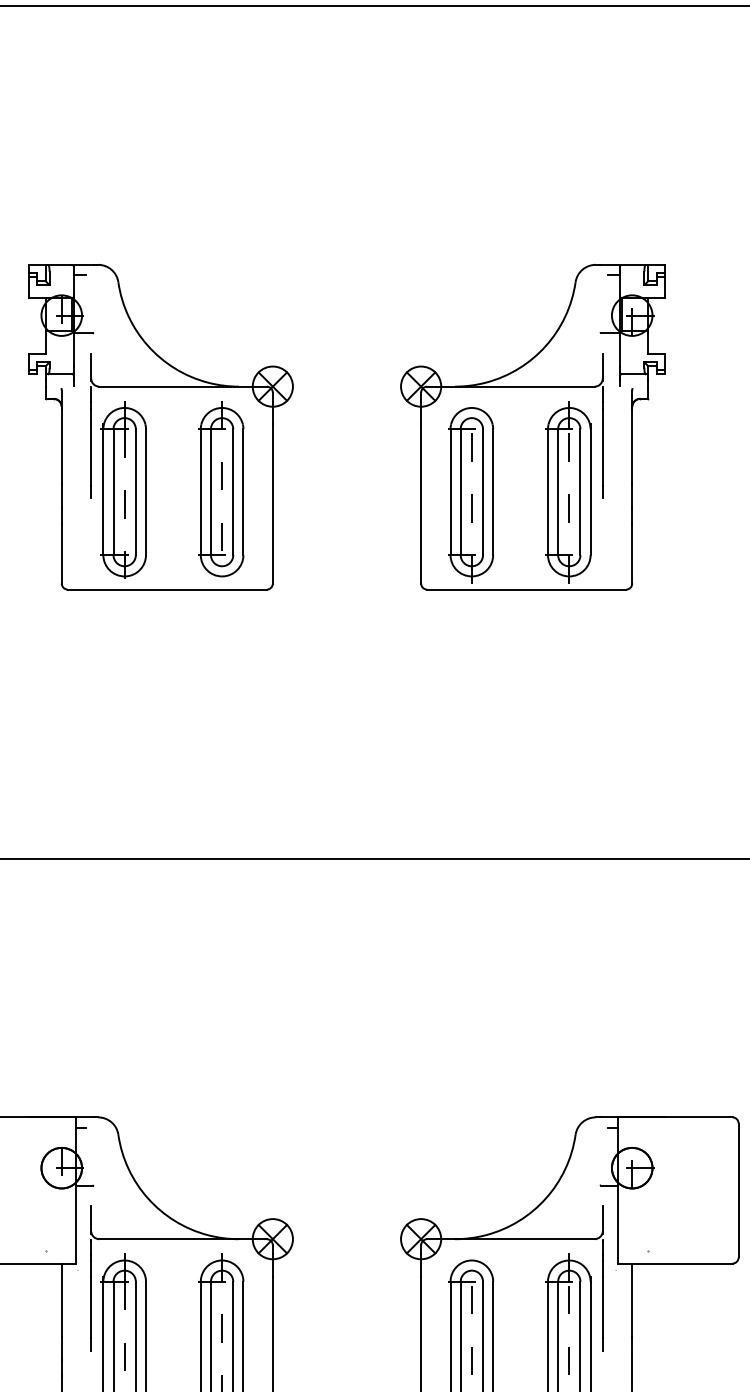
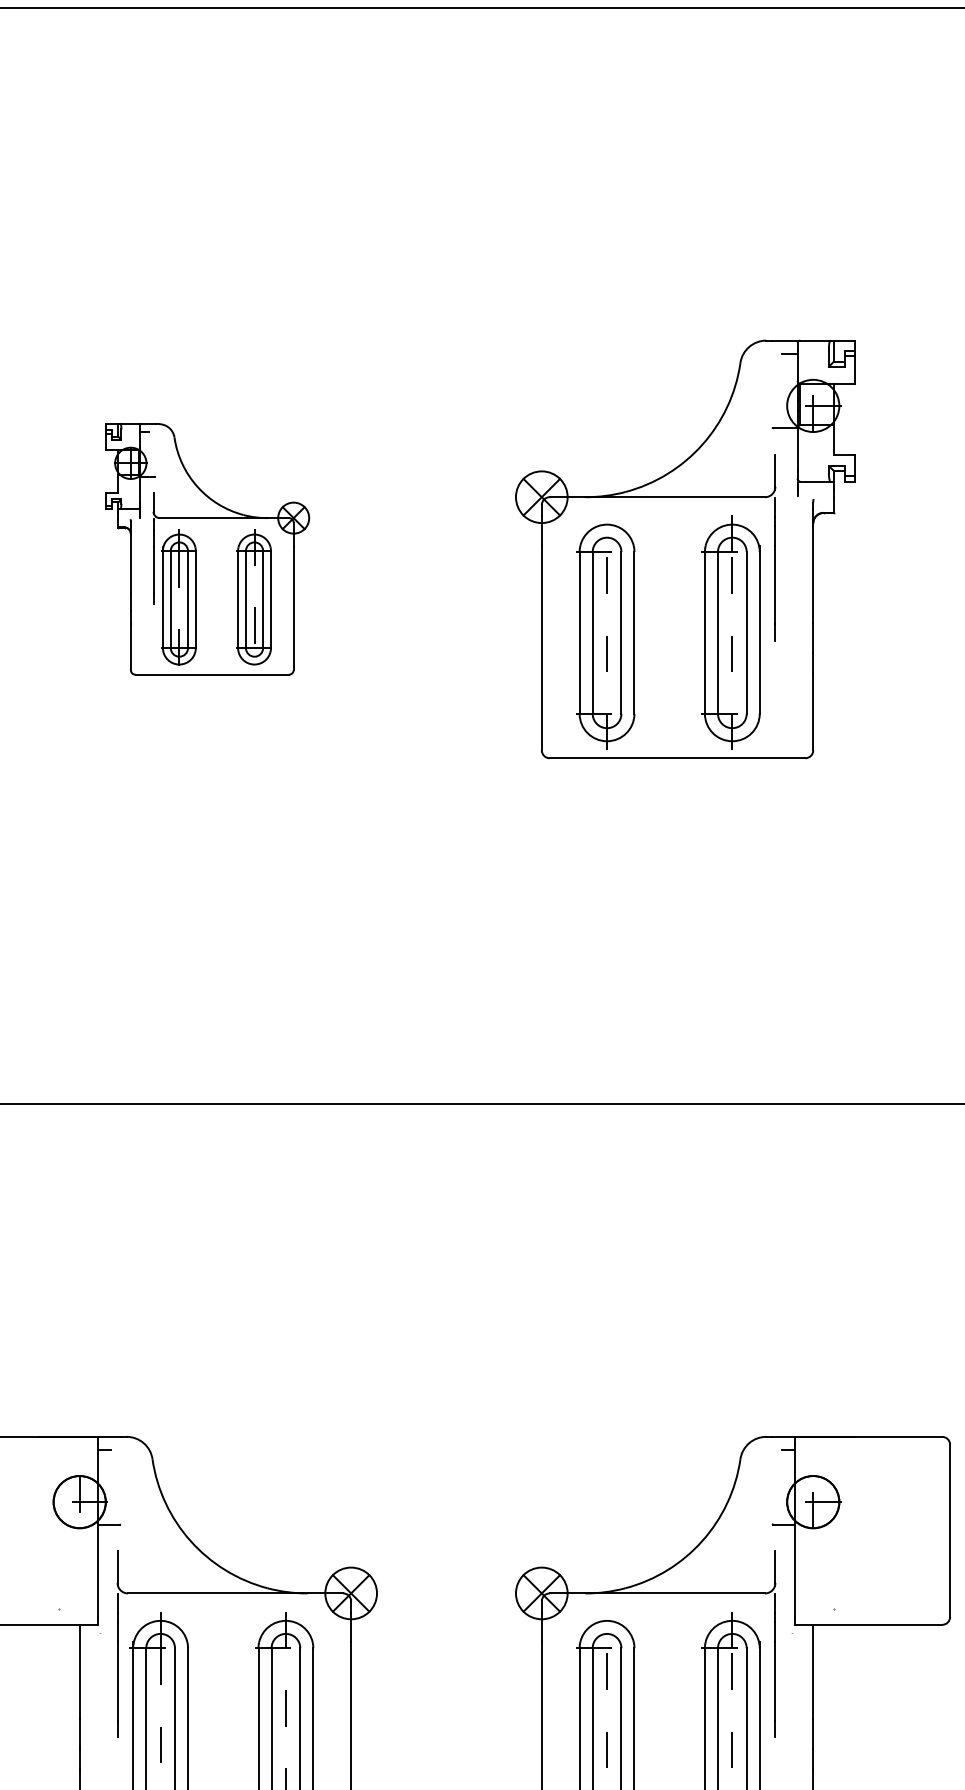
part: (161, 427) -> (207, 549), size x0.6

